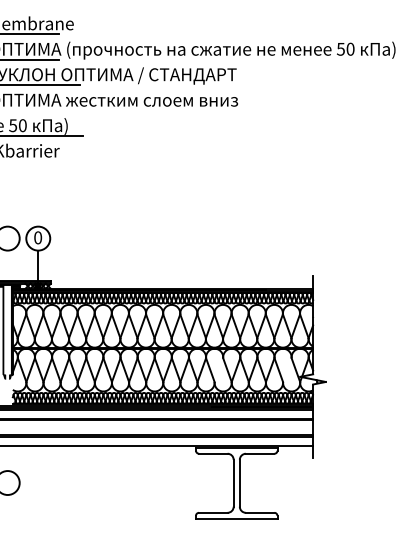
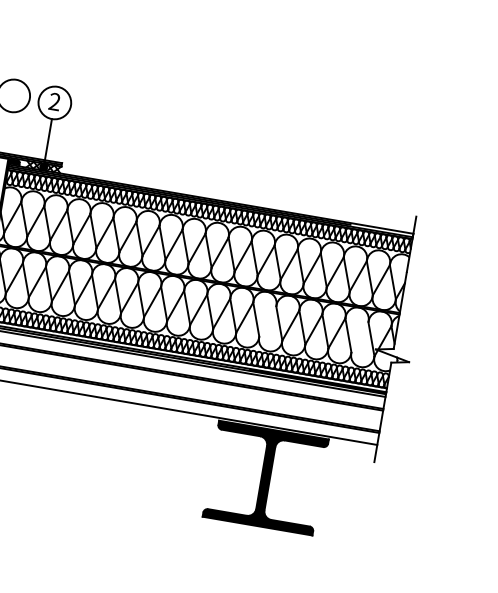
text: (38, 237) -> (55, 101), 0 -> 2
fill: (236, 482) -> (265, 476), added

